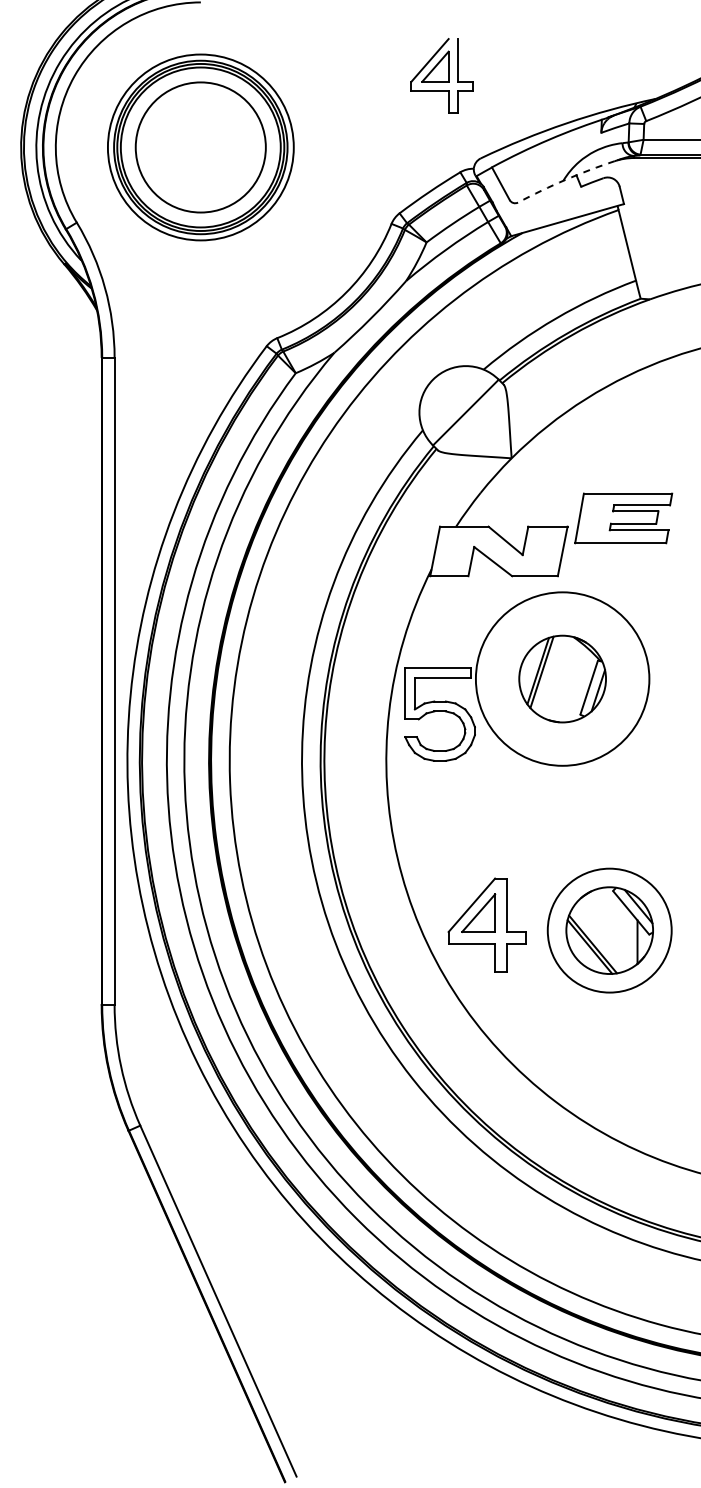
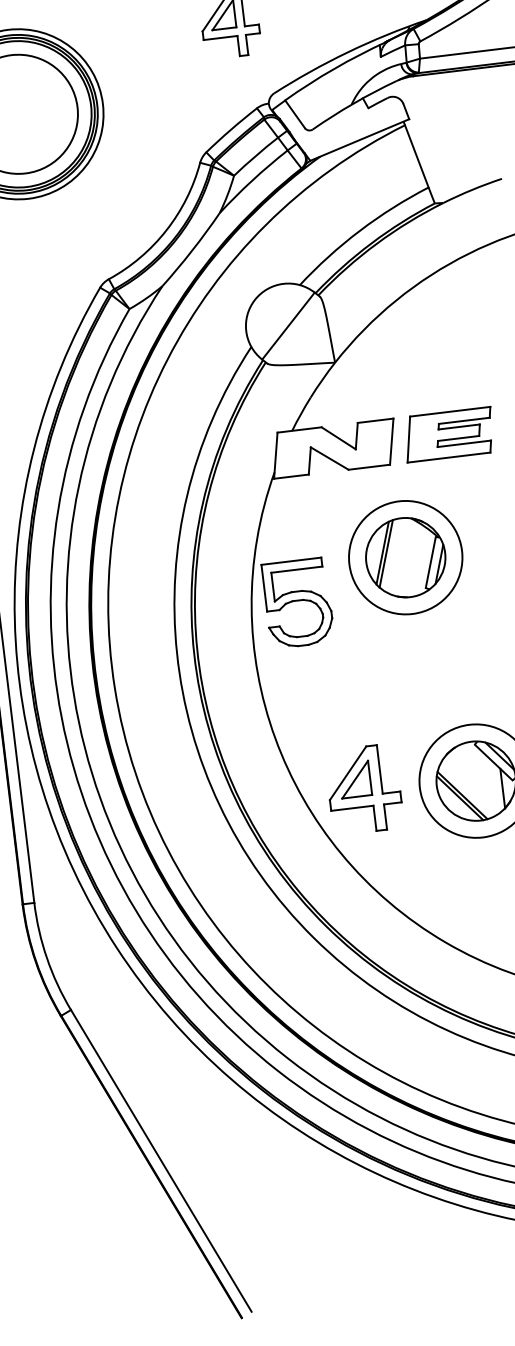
arc: (565, 179) -> (353, 103), dashed -> solid
part: (623, 518) -> (448, 434), moved
circle: (562, 679) -> (405, 558), size x0.71

